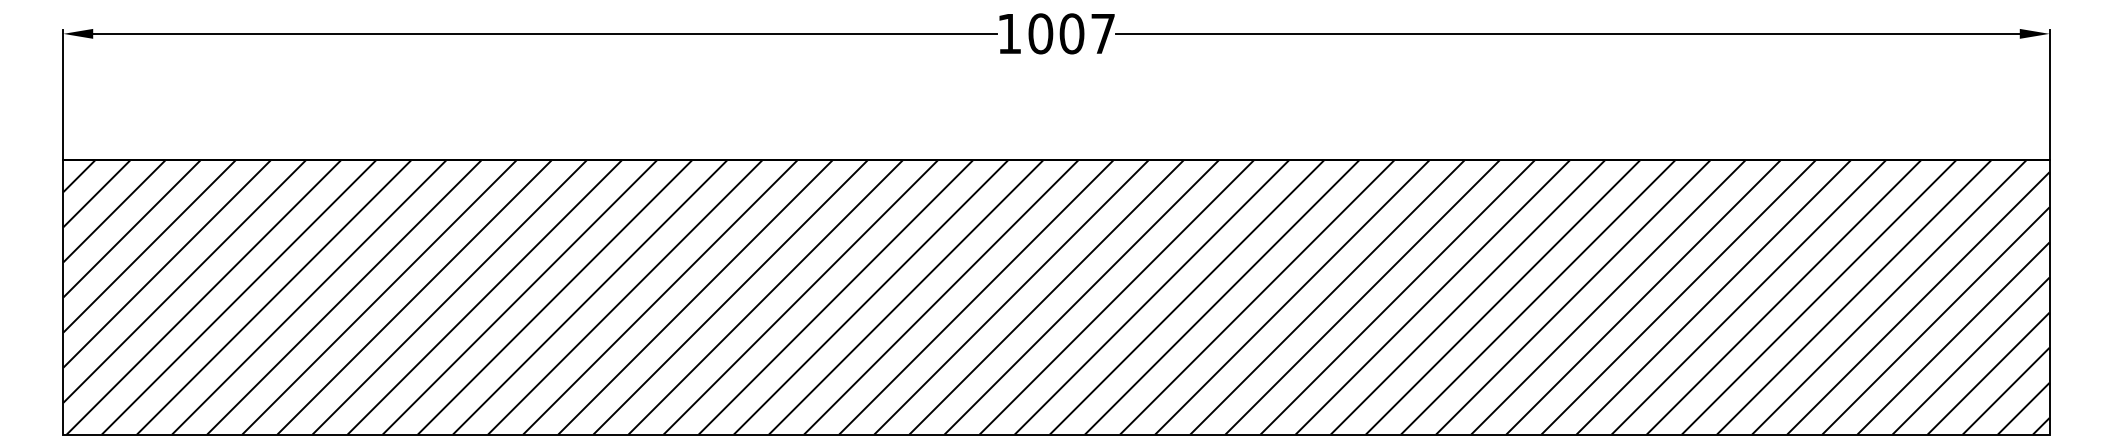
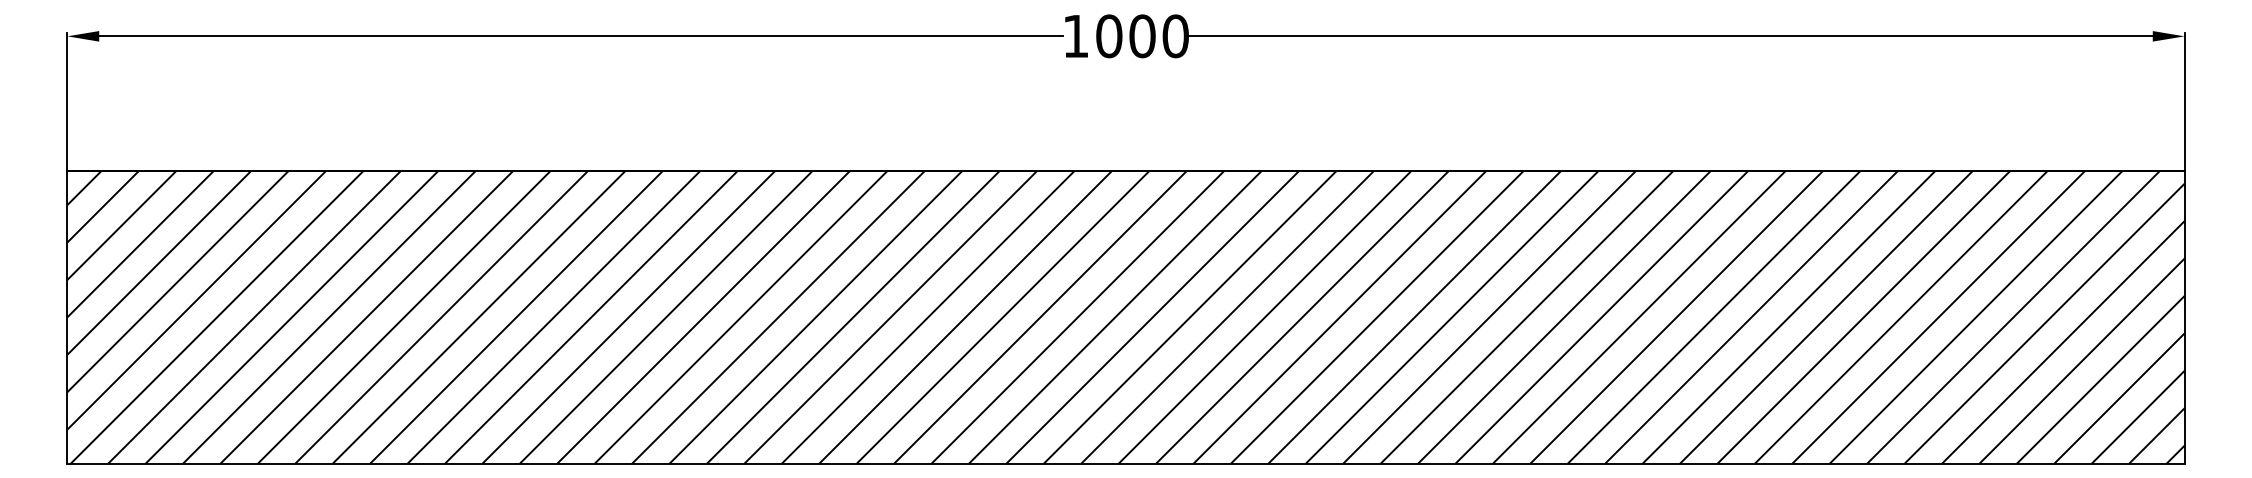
text: (1103, 33) -> (1176, 35), 1007 -> 1000

